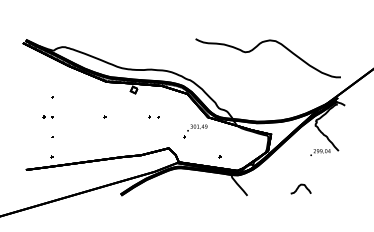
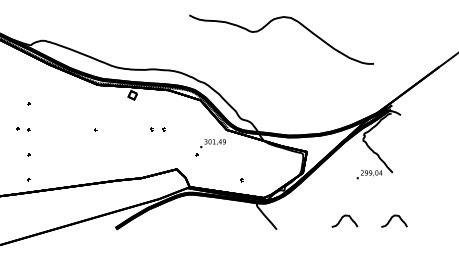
curve: (257, 47) -> (267, 26), moved
curve: (338, 187) -> (392, 219), added

